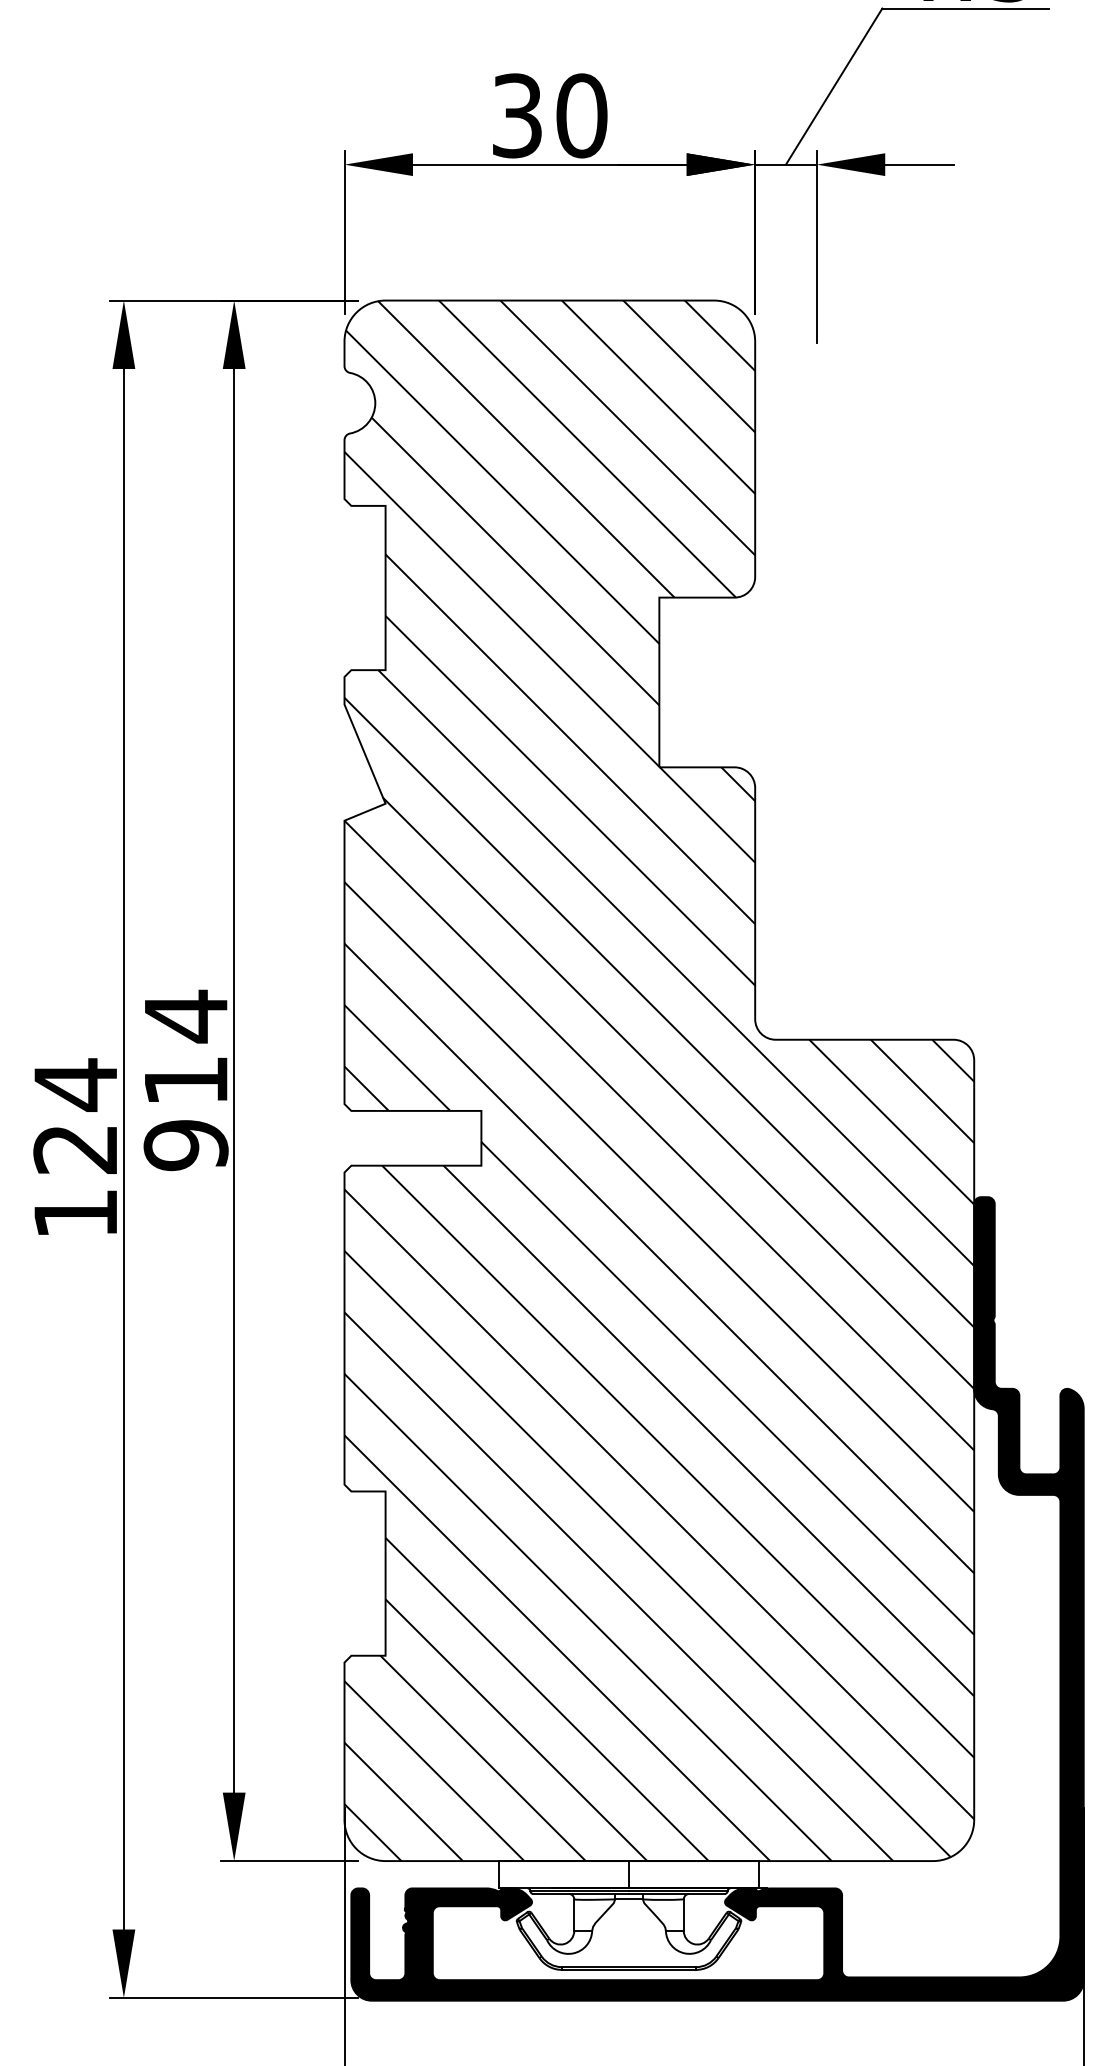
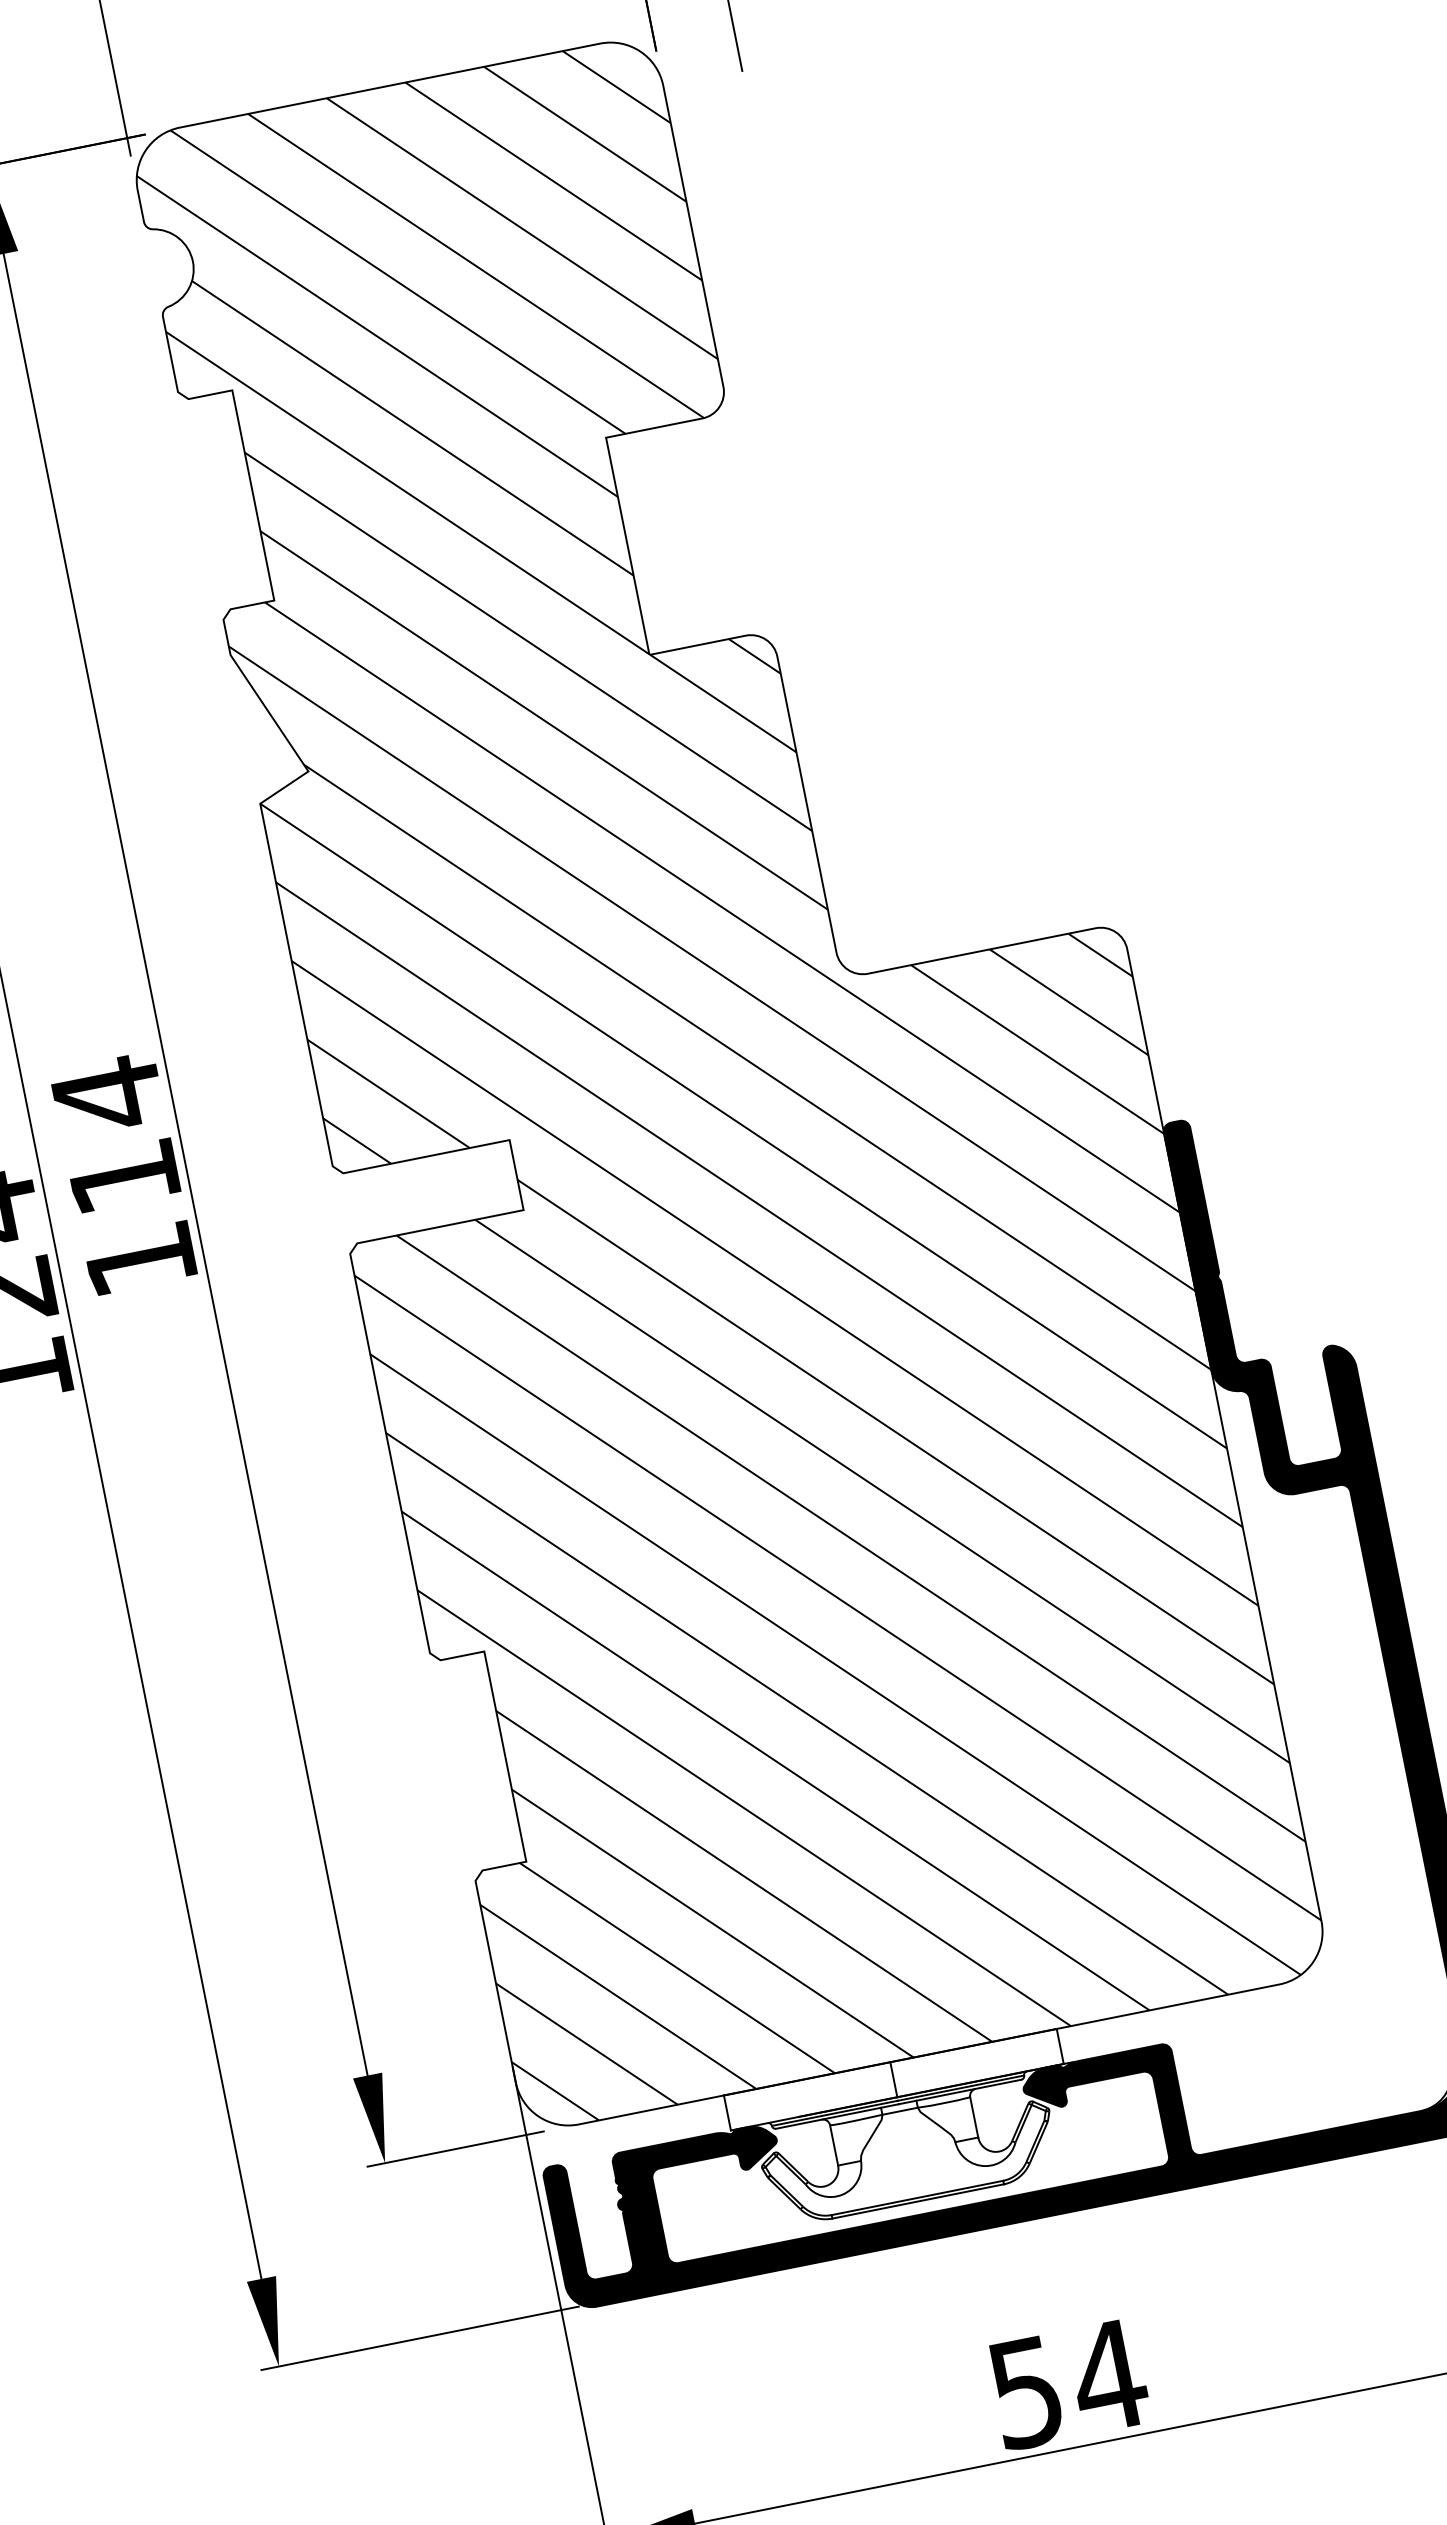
text: (185, 1145) -> (139, 1259), 914 -> 114

